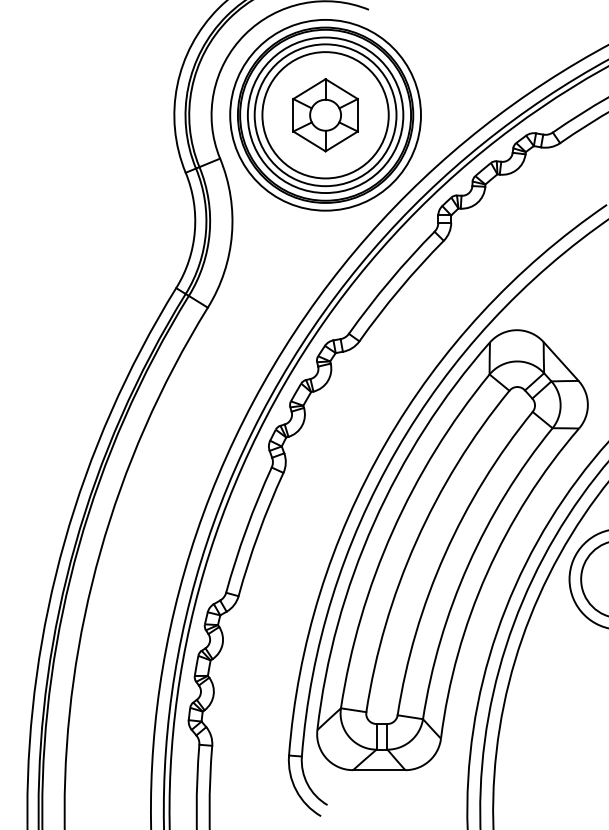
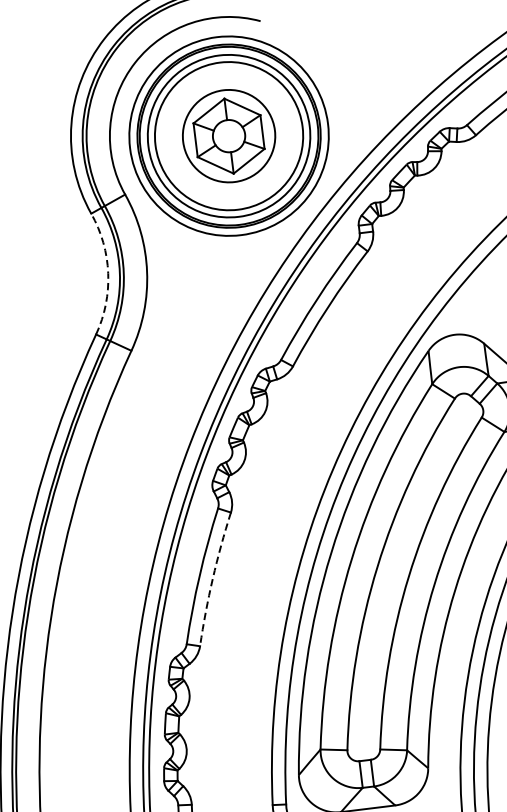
circle: (325, 115) -> (229, 136), size x0.7
arc: (194, 231) -> (107, 273), solid -> dashed
arc: (258, 533) -> (212, 578), solid -> dashed

